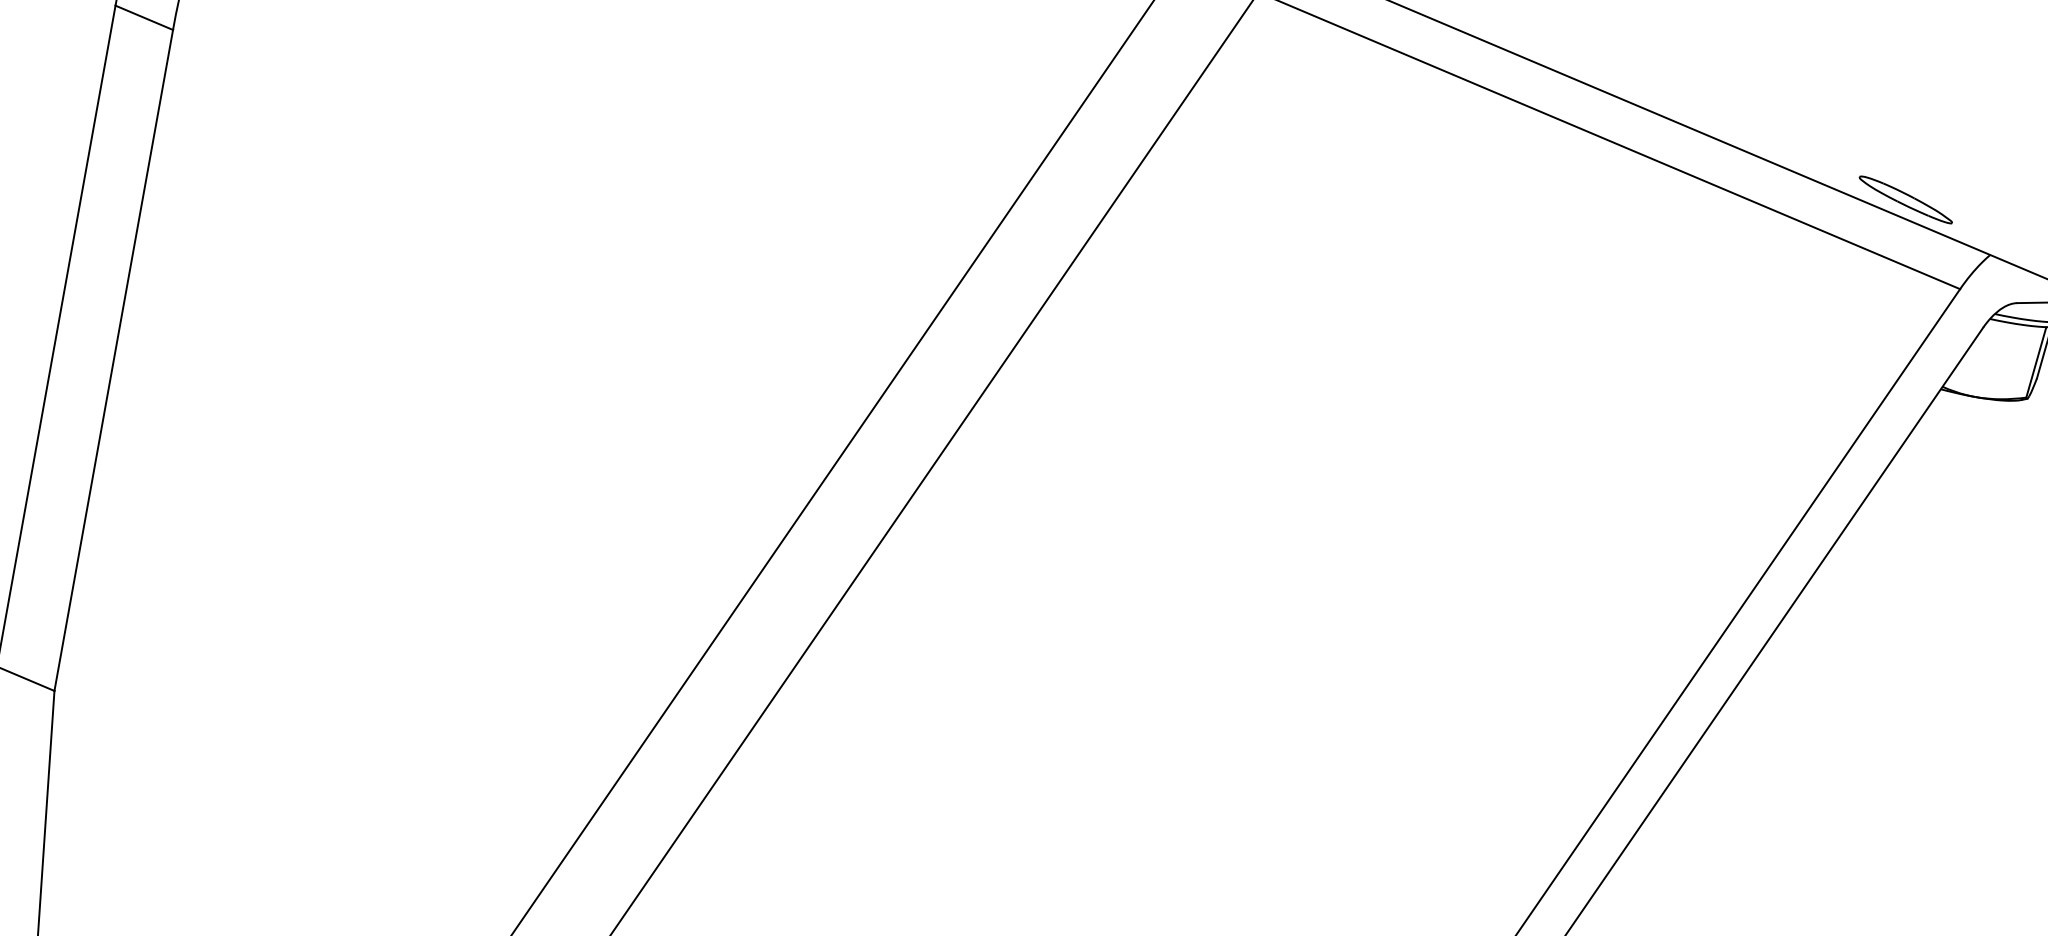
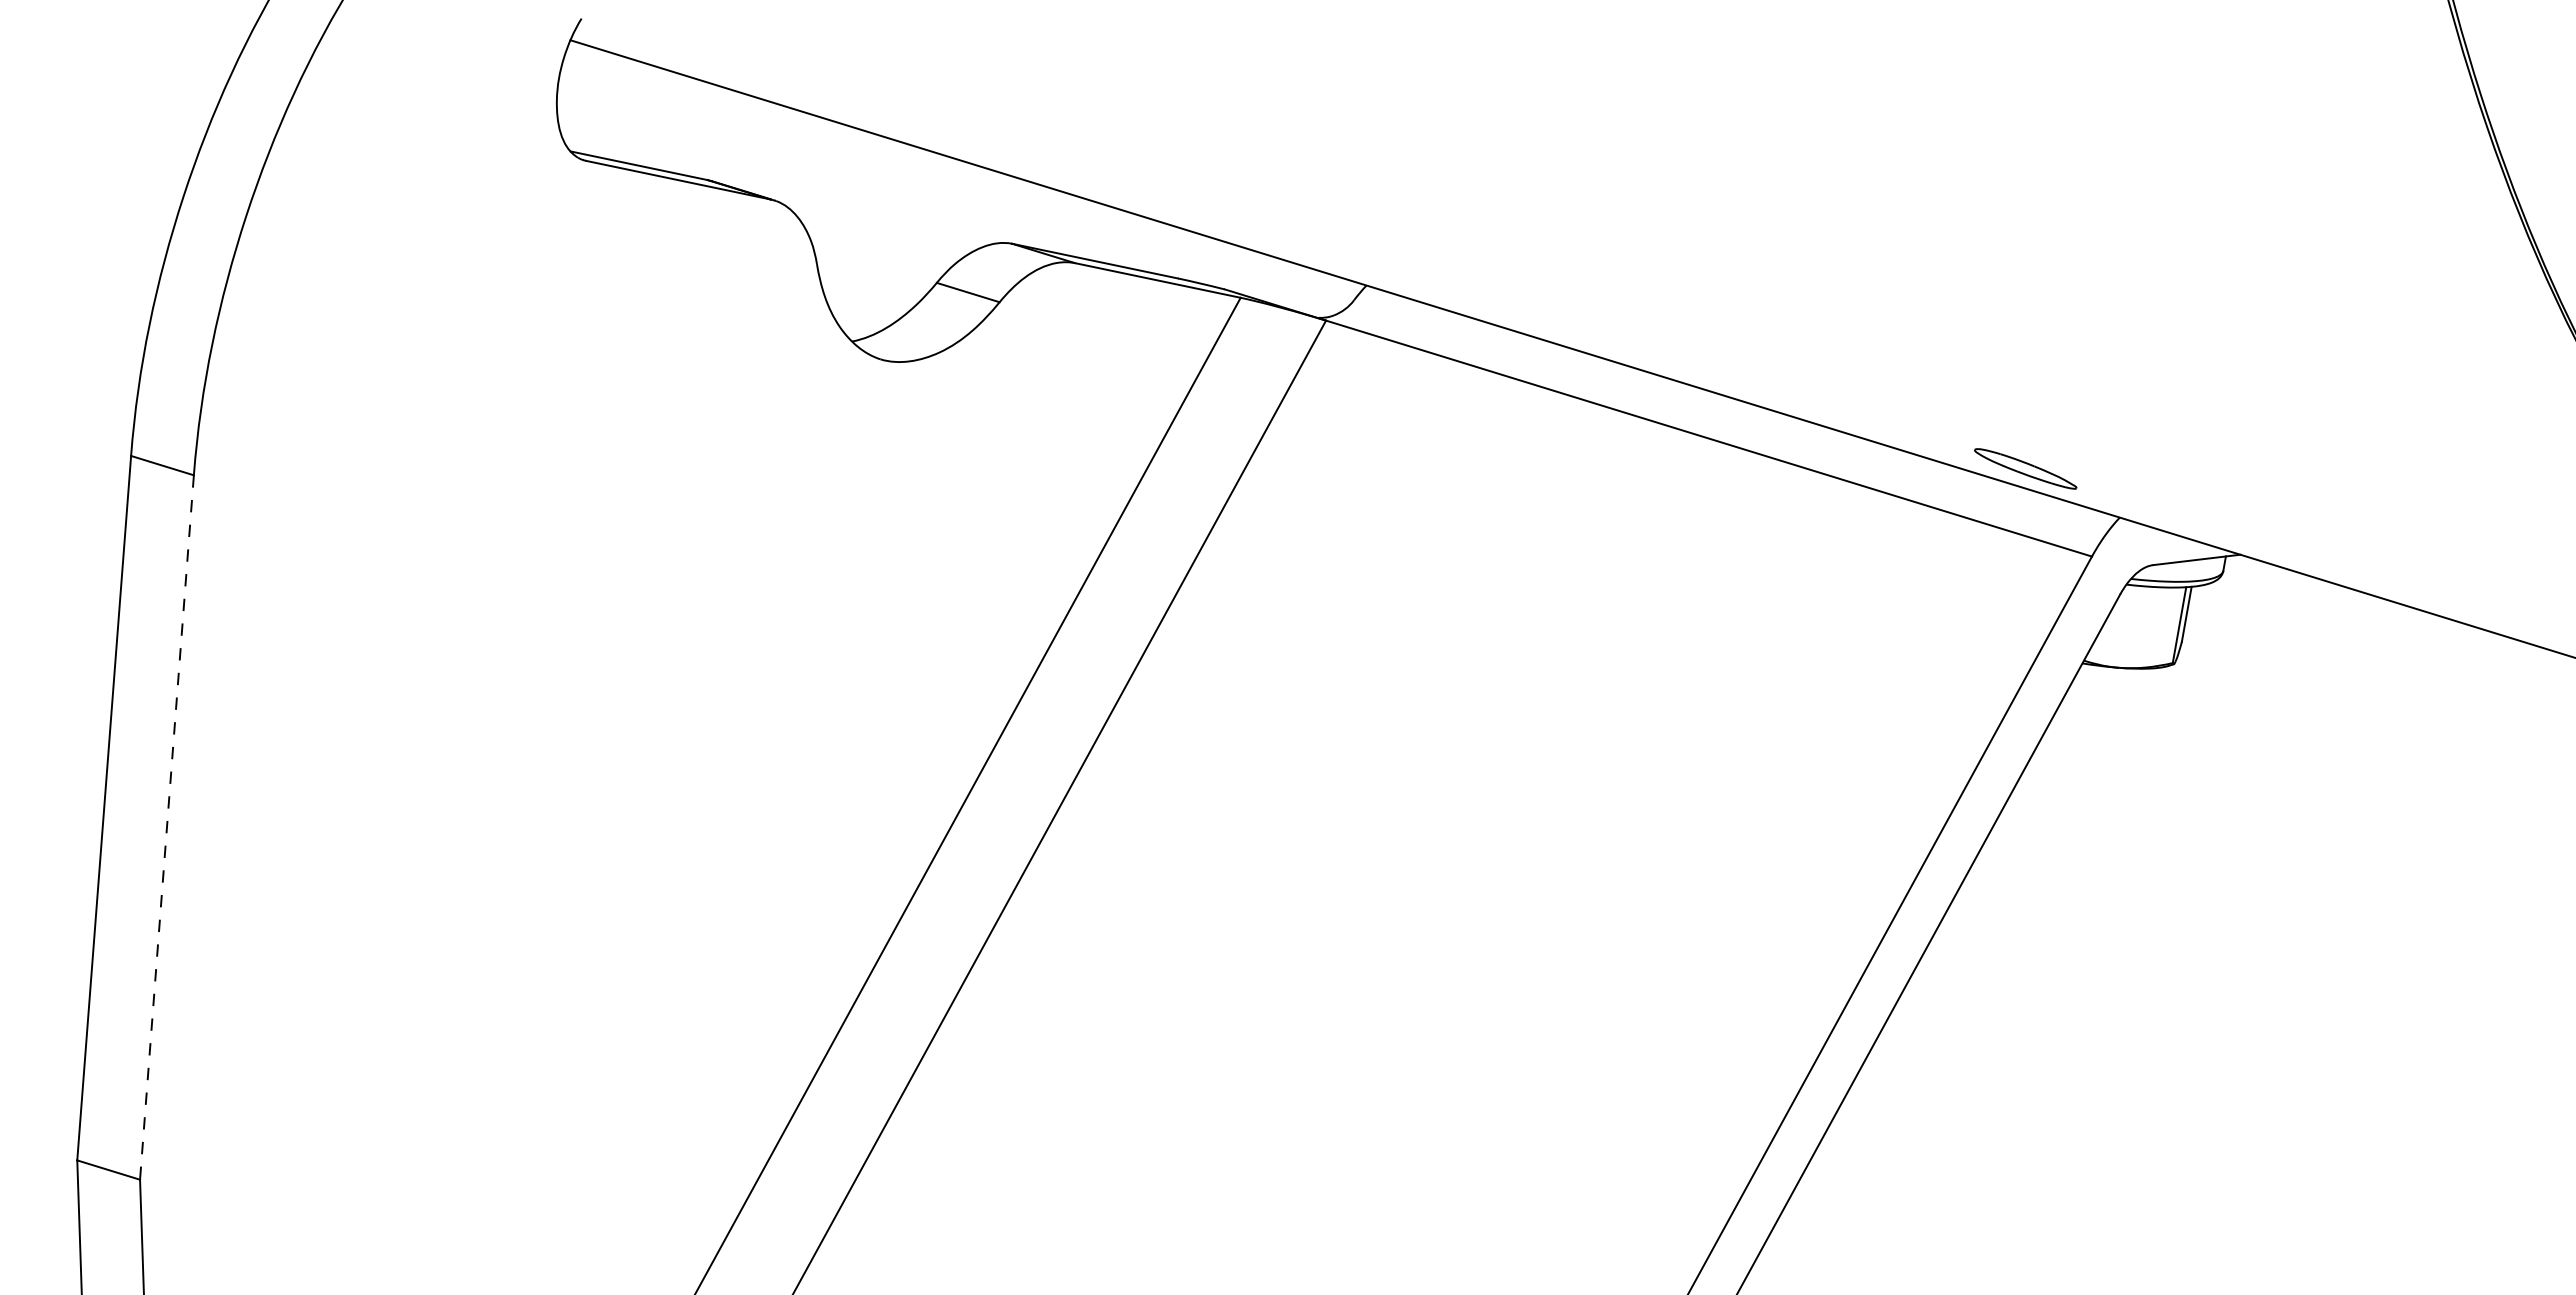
line: (113, 361) -> (166, 828), solid -> dashed

